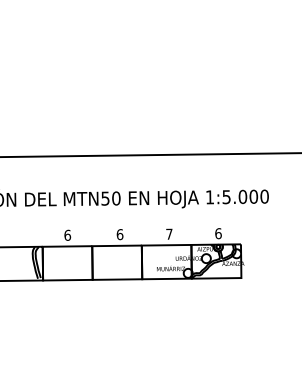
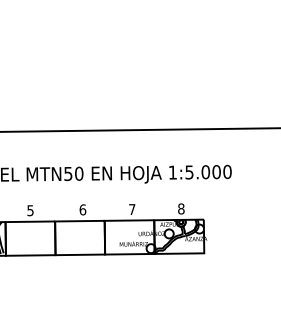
text: (218, 233) -> (181, 208), 6 -> 8
text: (67, 234) -> (30, 209), 6 -> 5

